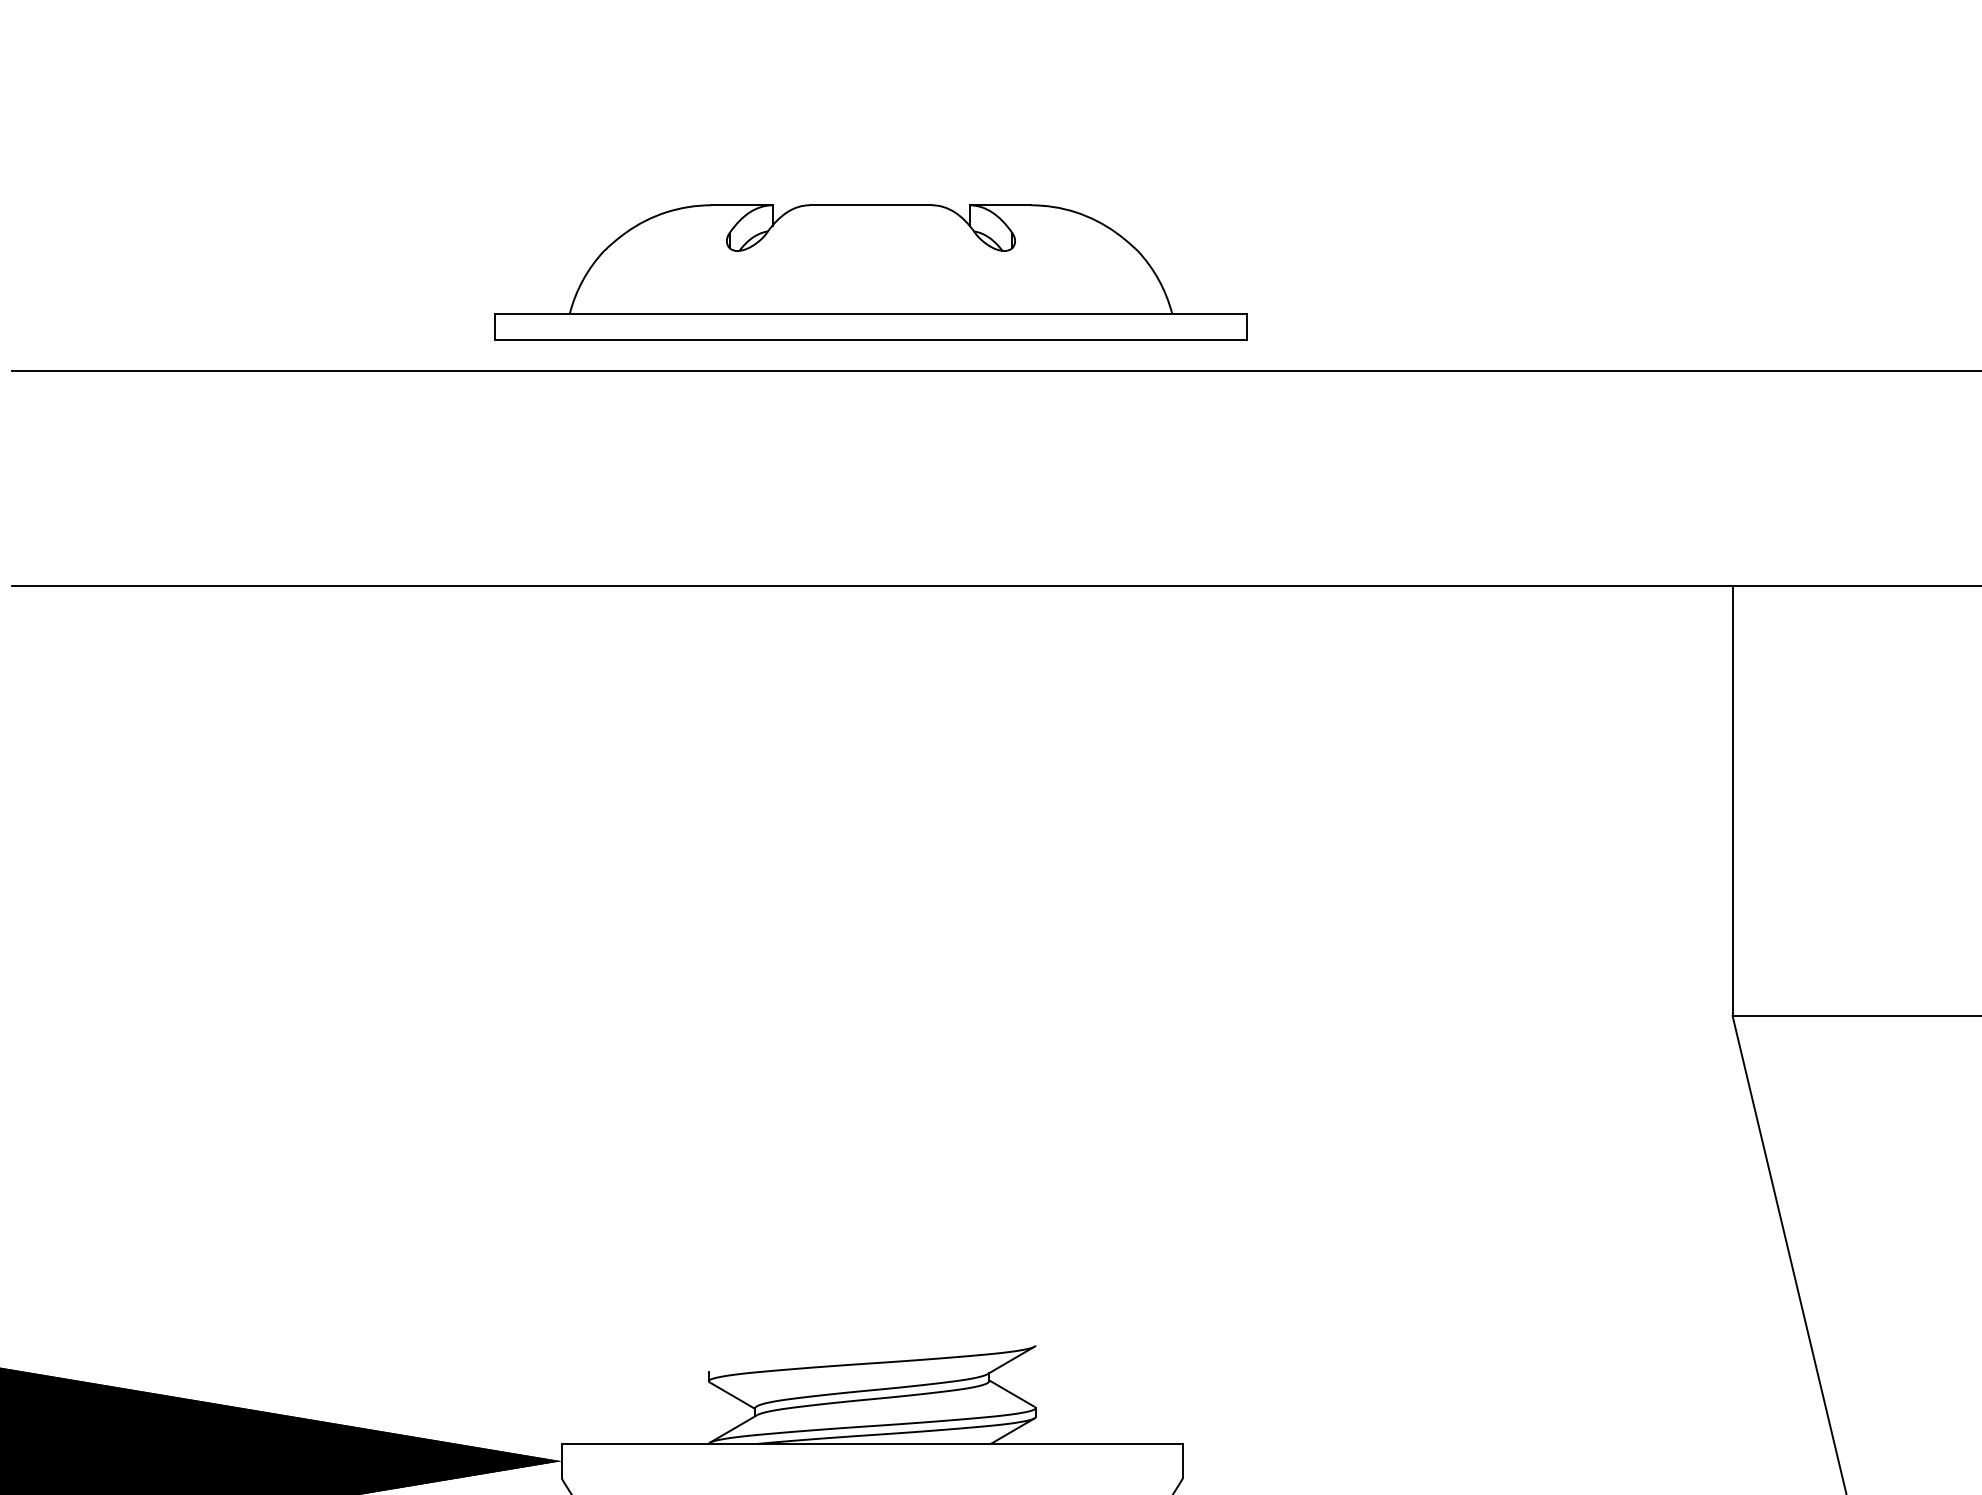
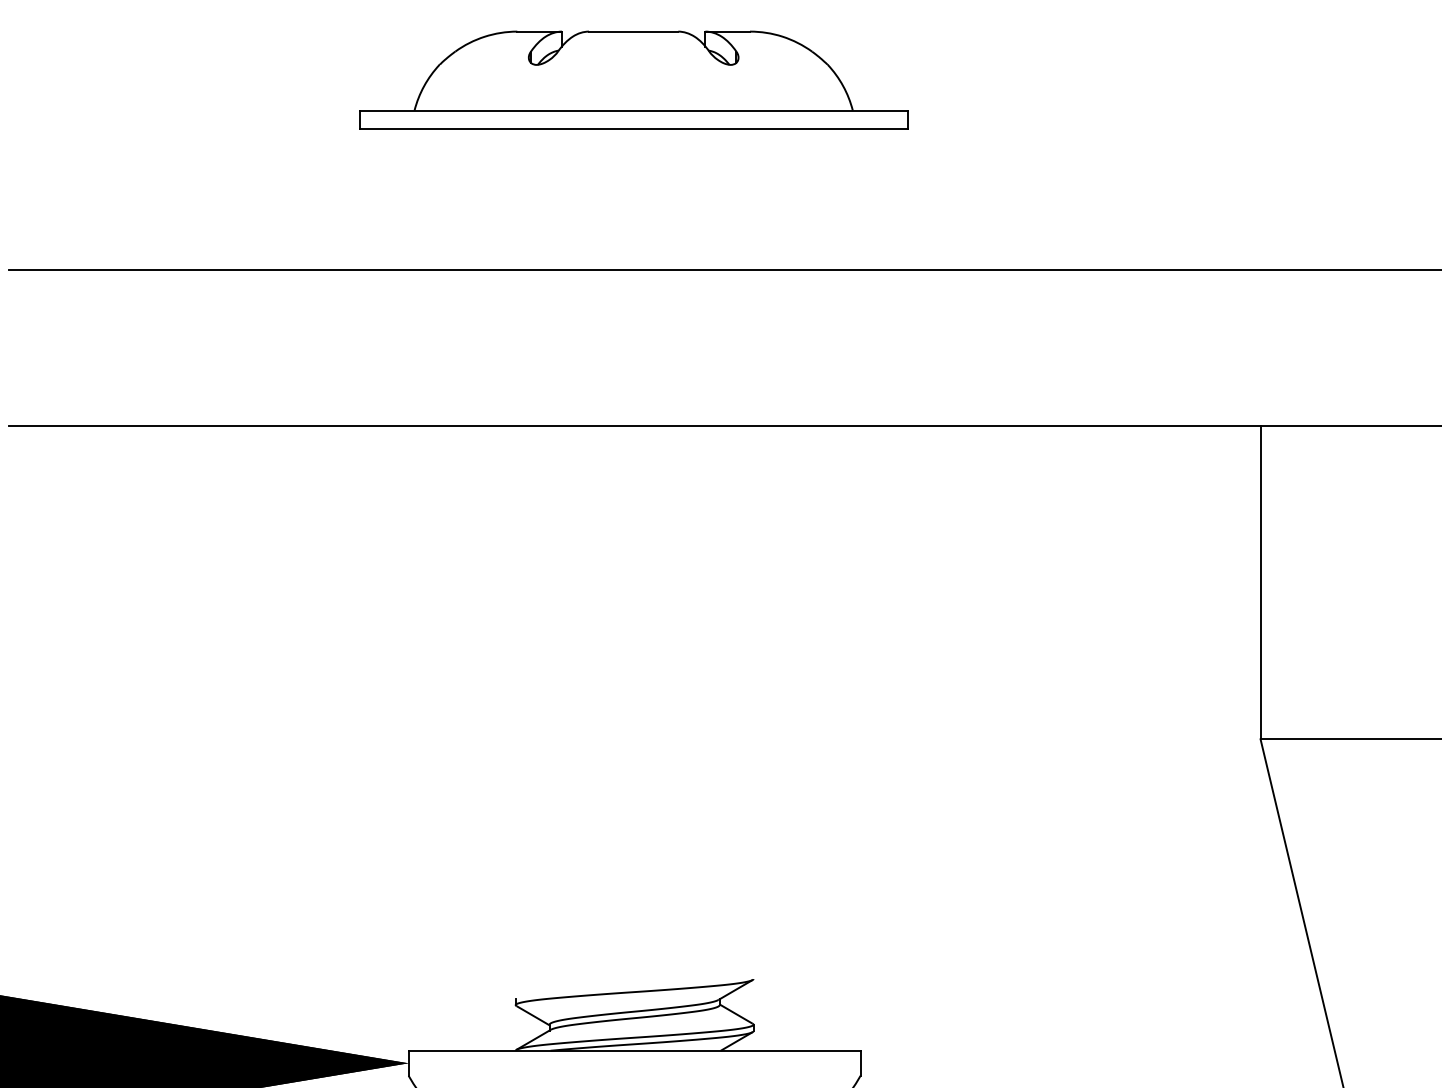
part: (870, 272) -> (633, 80), moved

